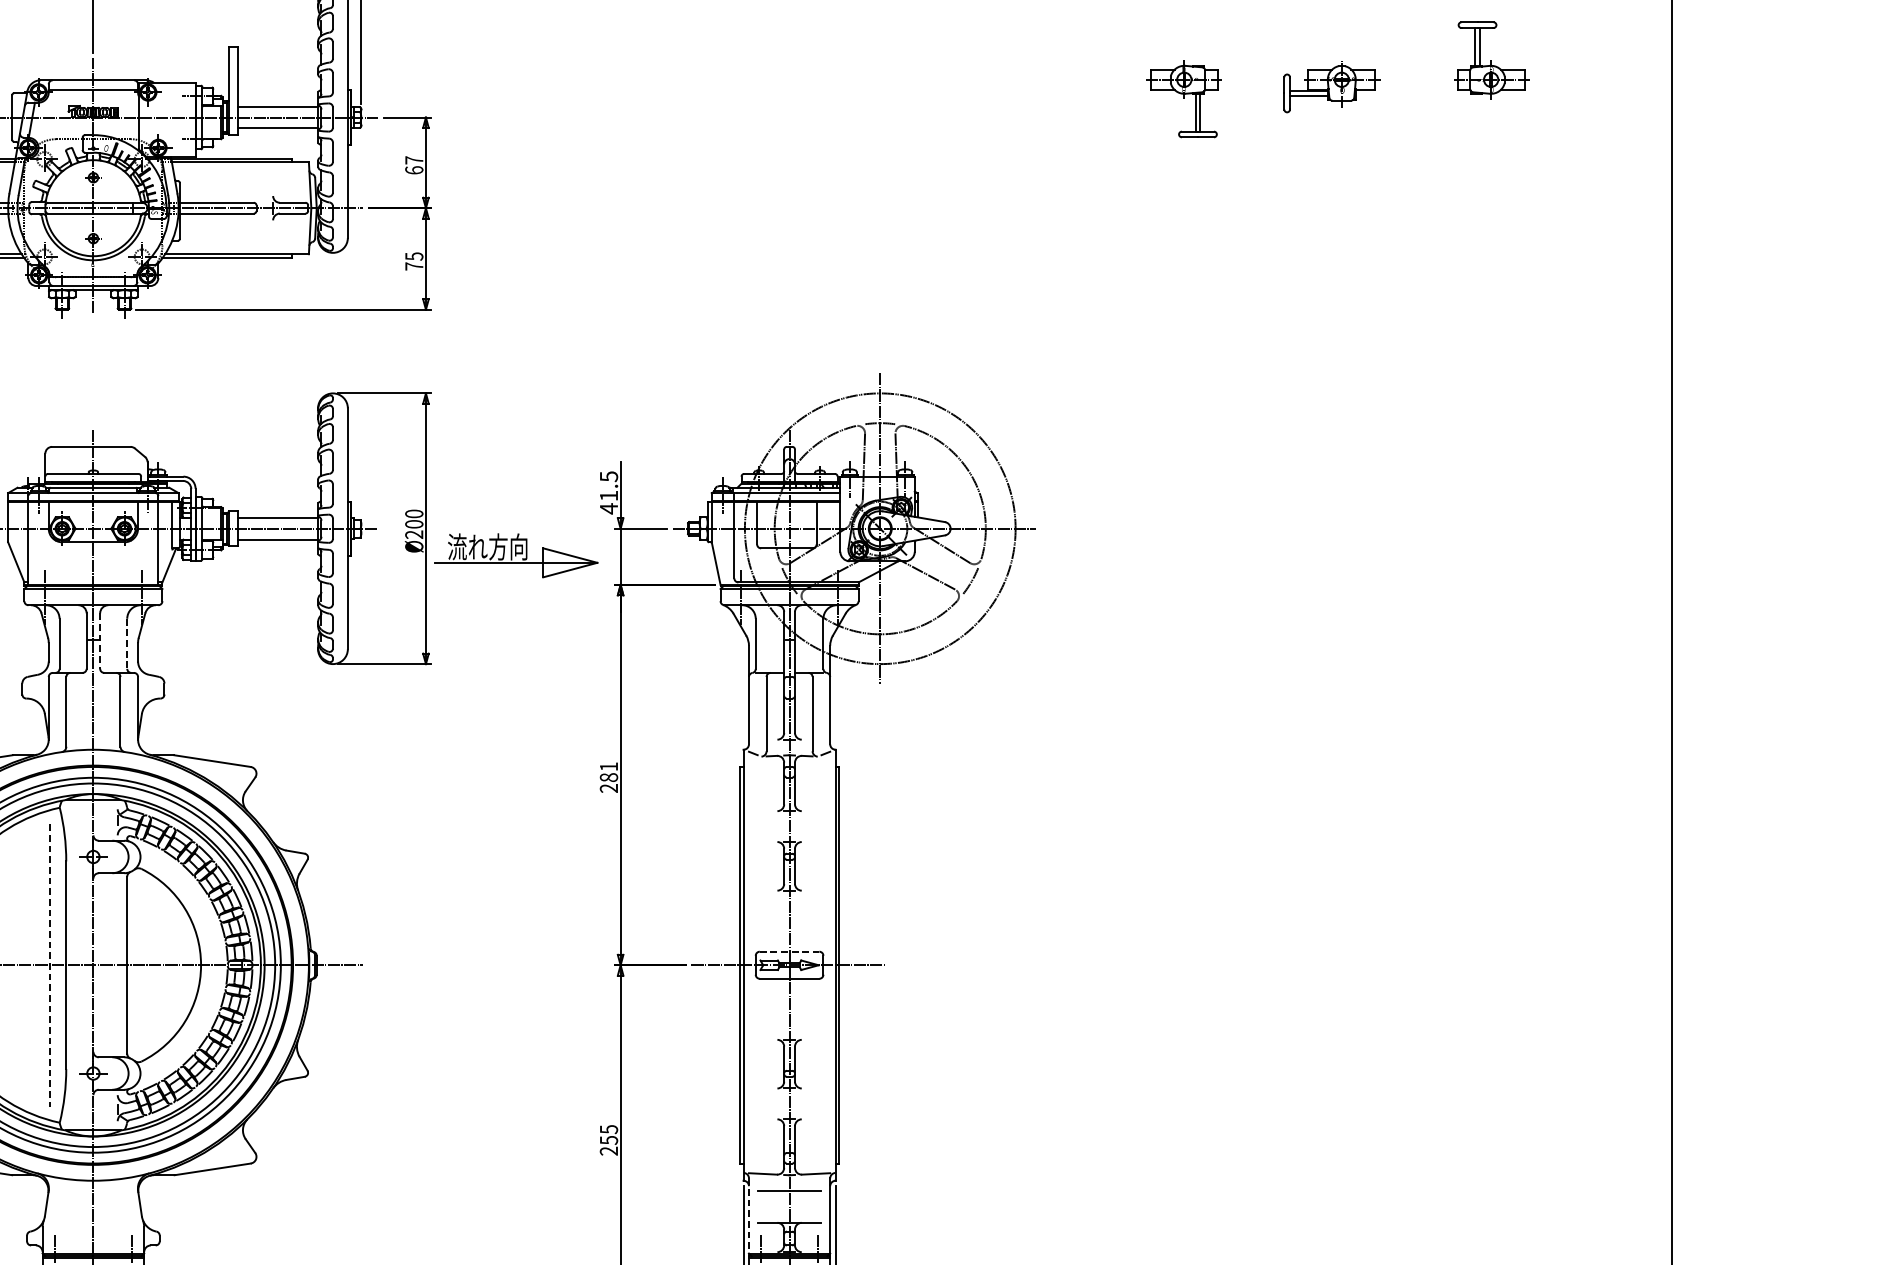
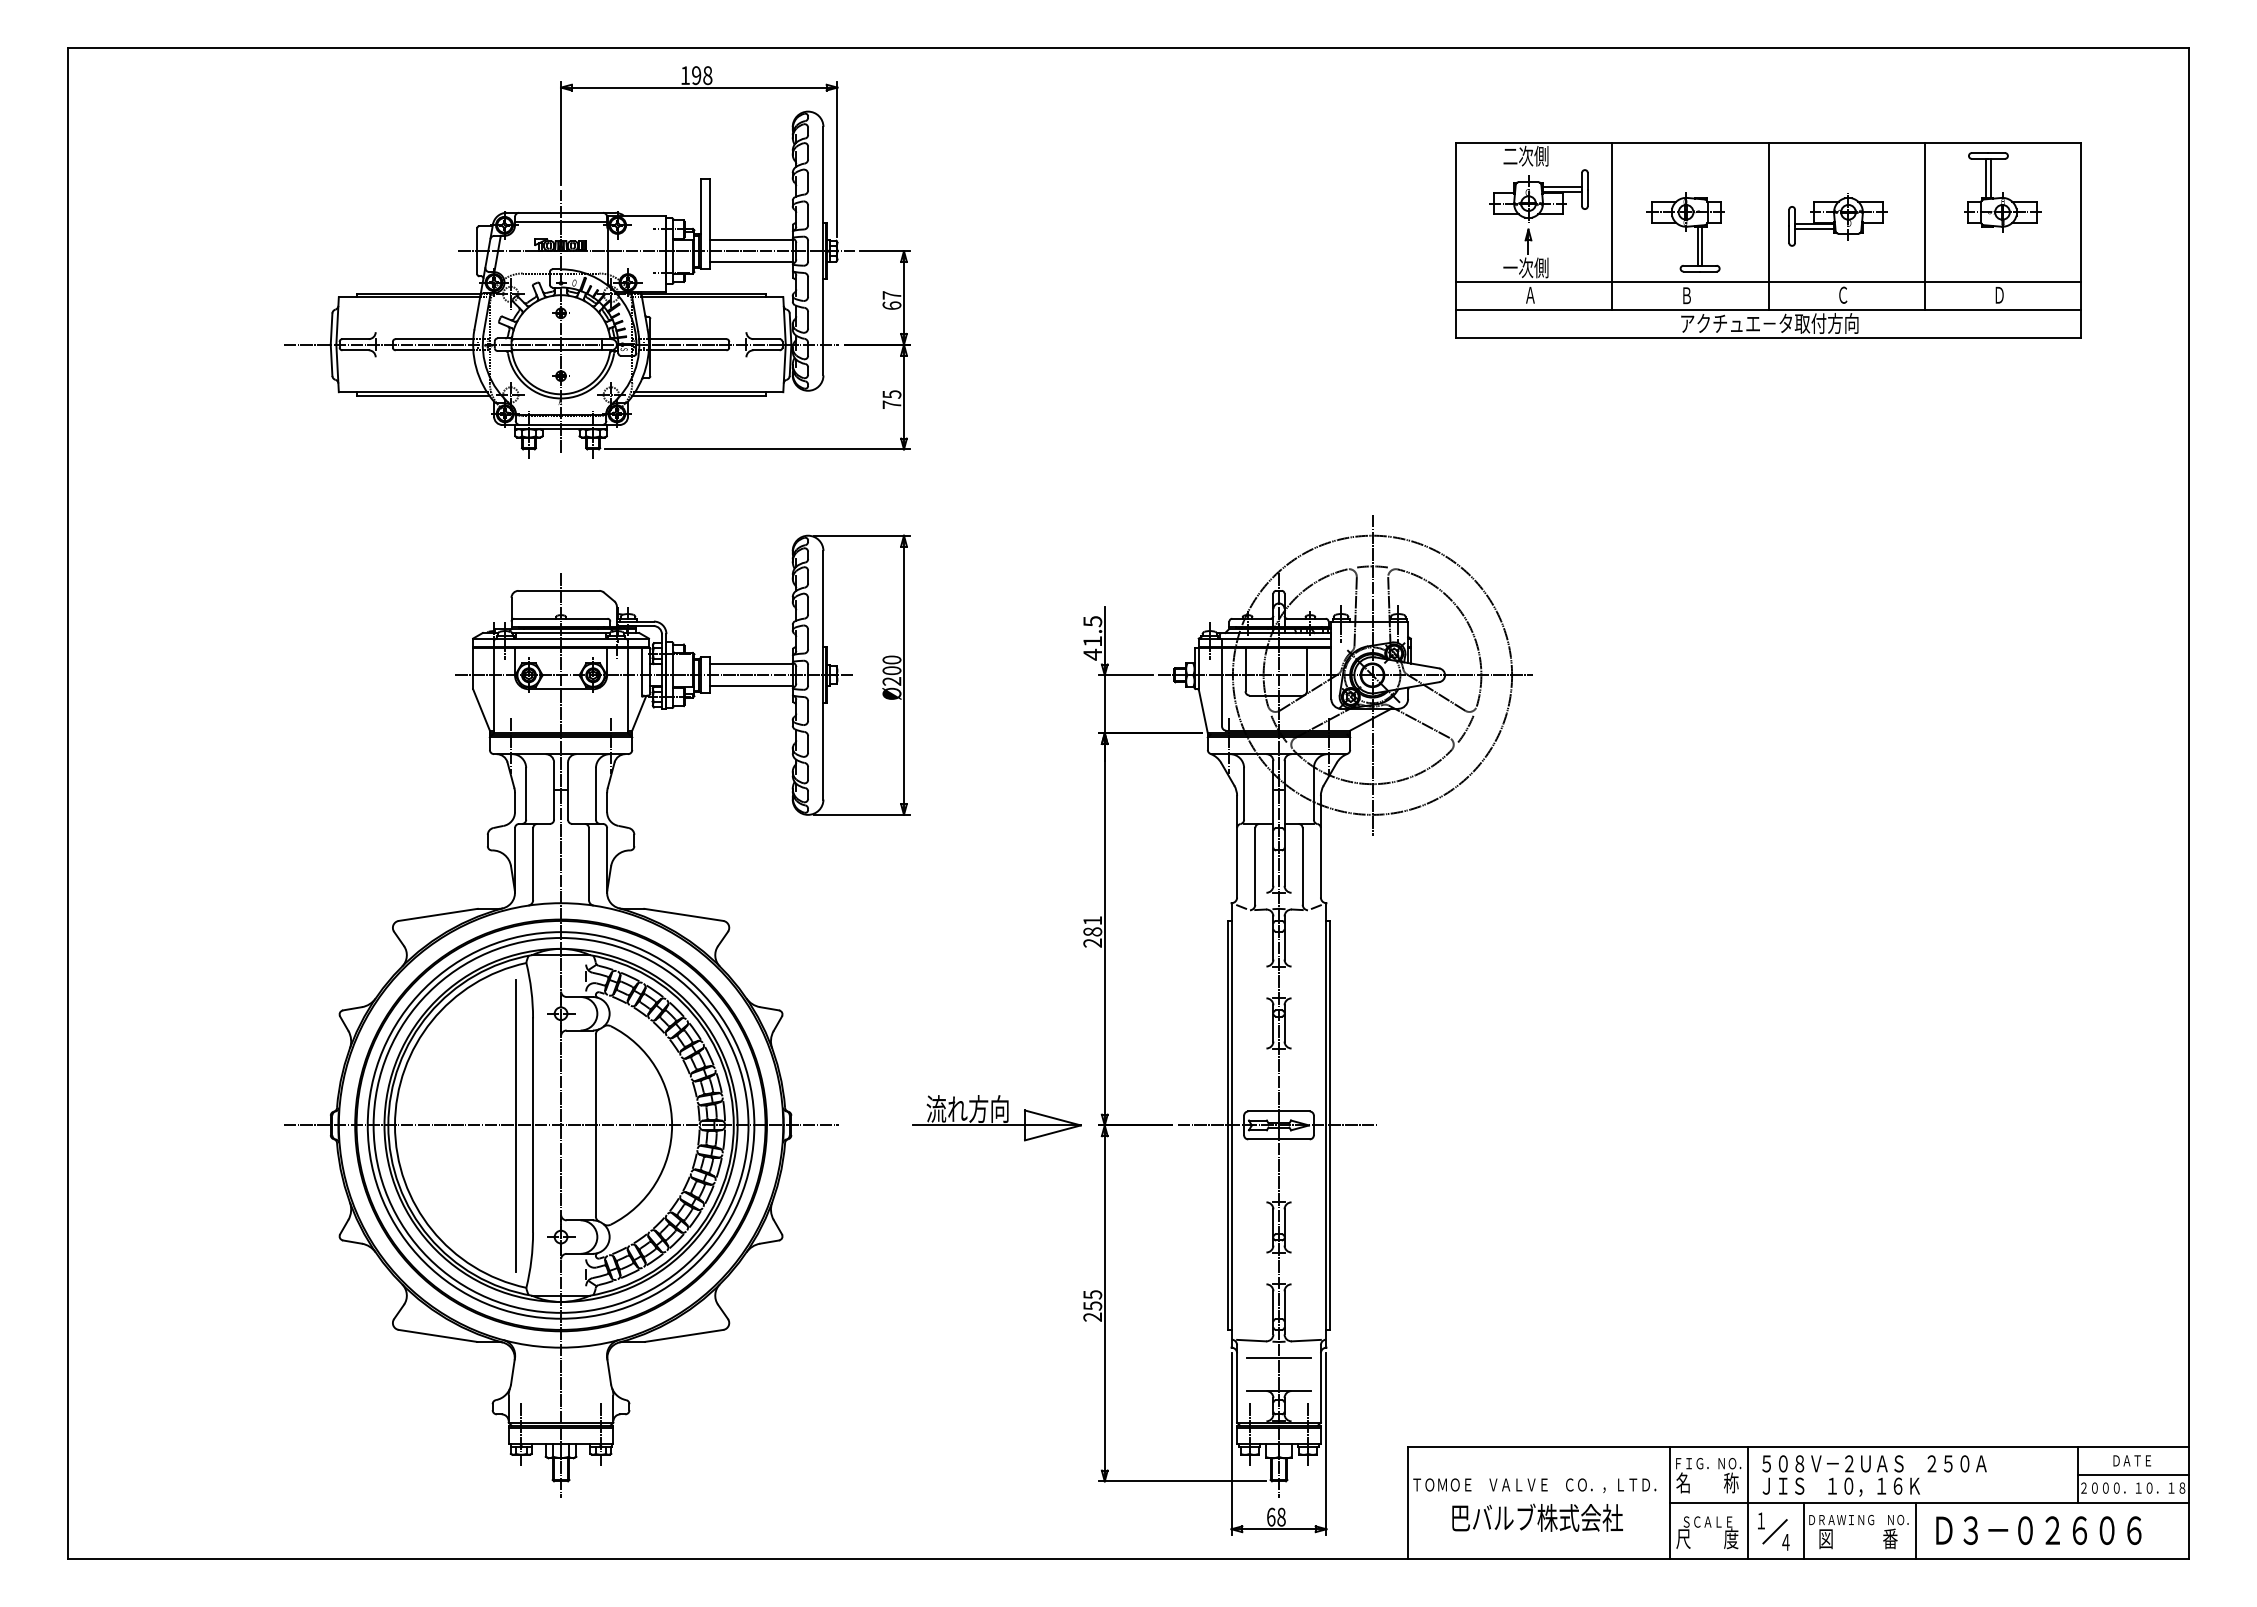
part: (1264, 107) -> (1768, 240), added
part: (515, 556) -> (996, 1118), moved
line: (100, 641) -> (568, 791), dashed -> solid
line: (126, 643) -> (595, 793), dashed -> solid
line: (790, 951) -> (1279, 1111), dashed -> solid
line: (50, 966) -> (516, 1126), dashed -> solid
line: (749, 1215) -> (1237, 1383), dashed -> solid

